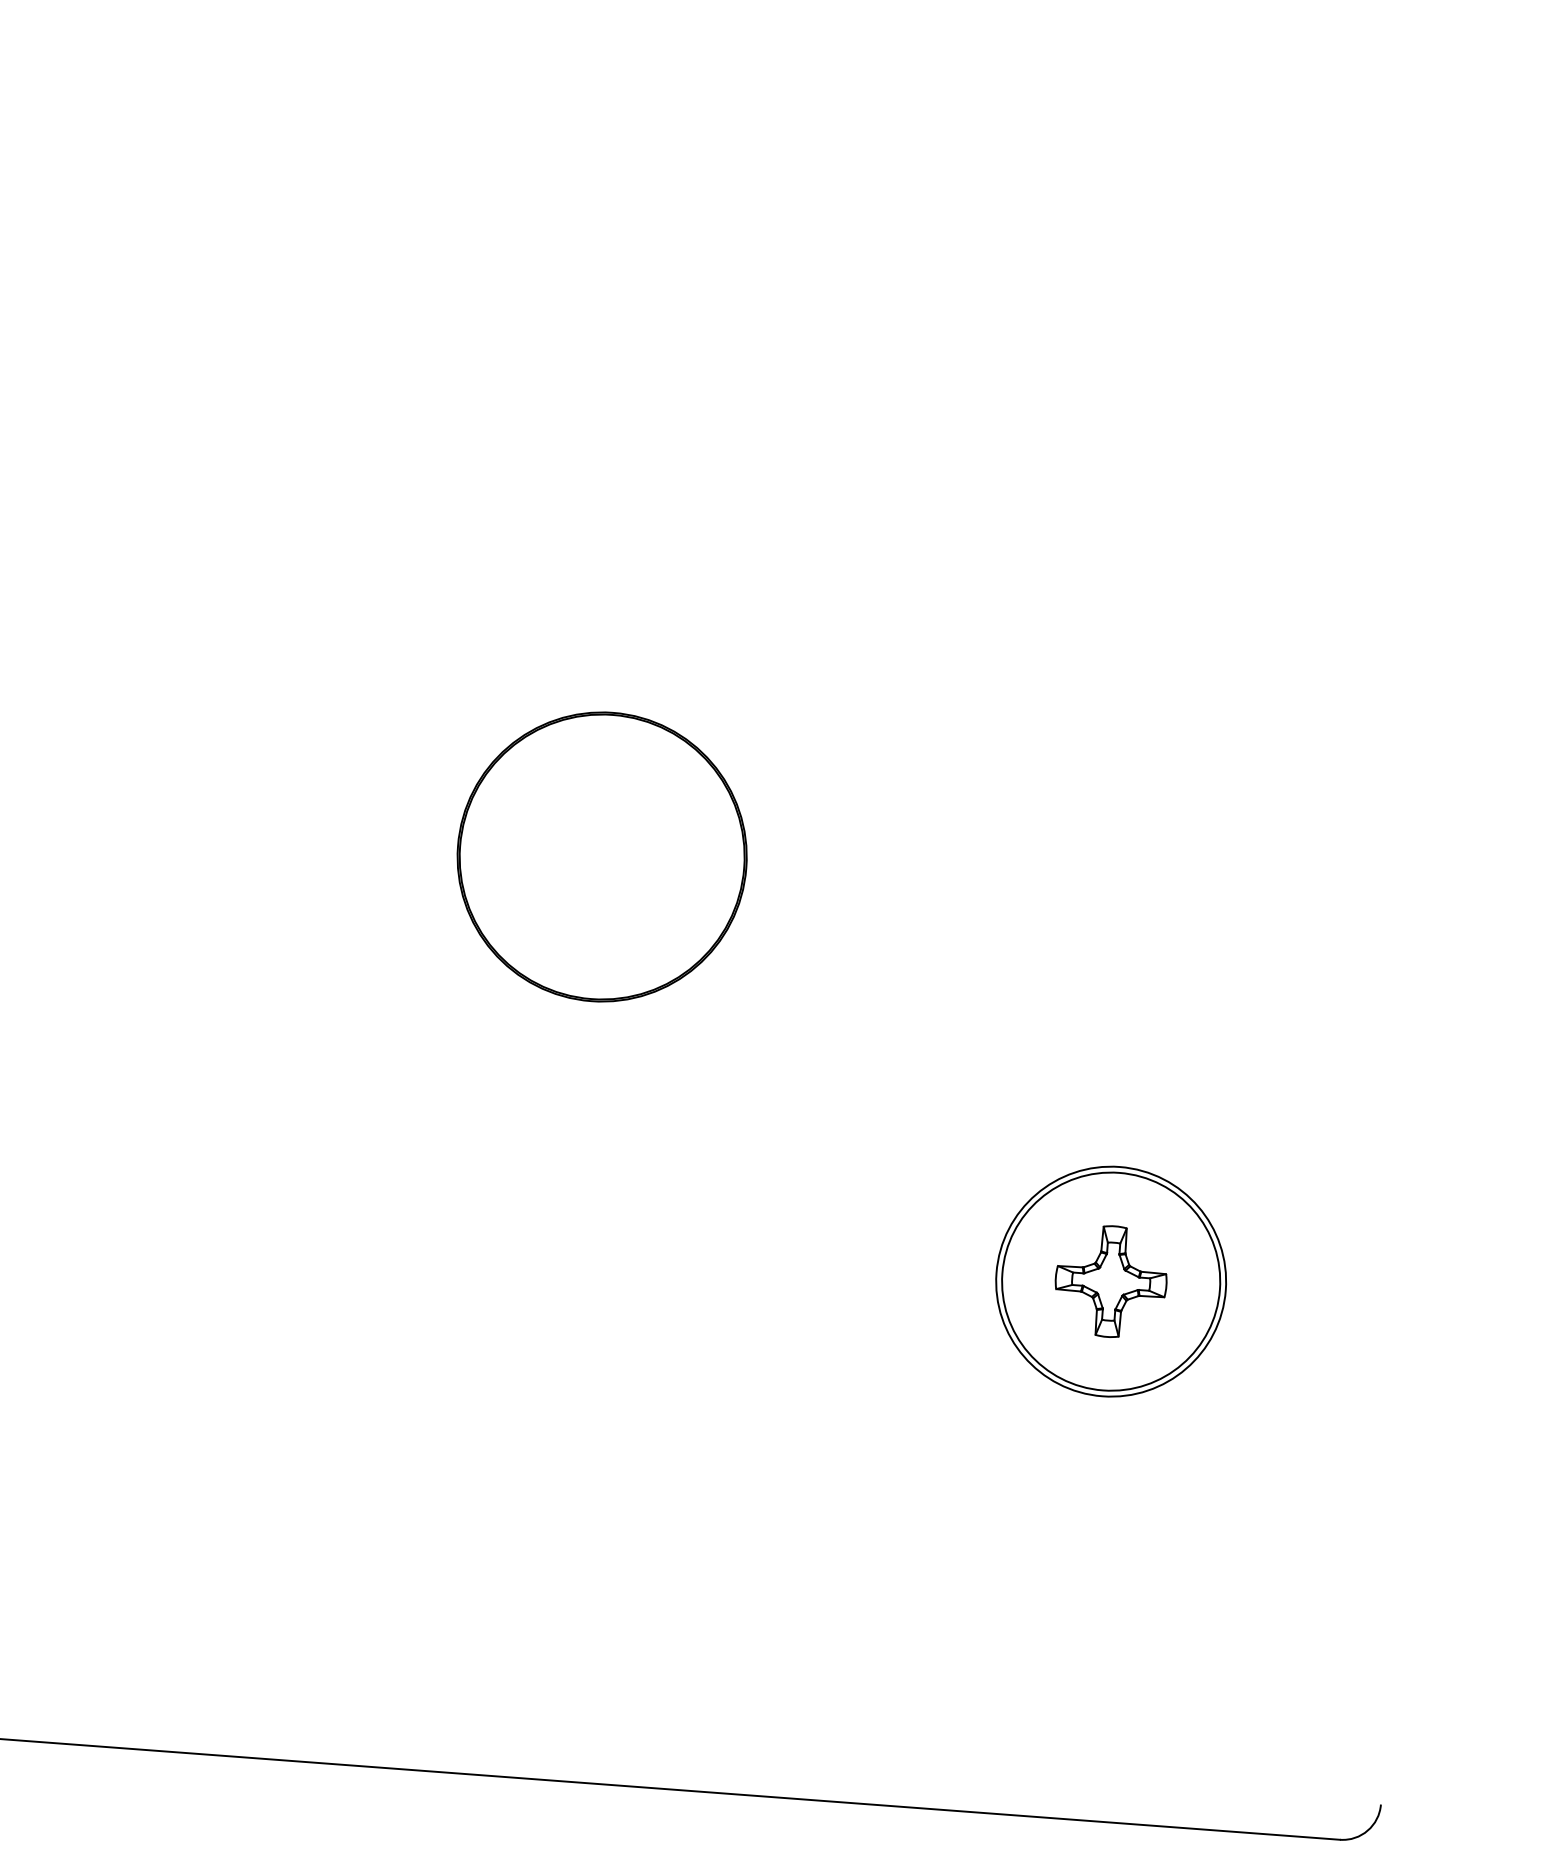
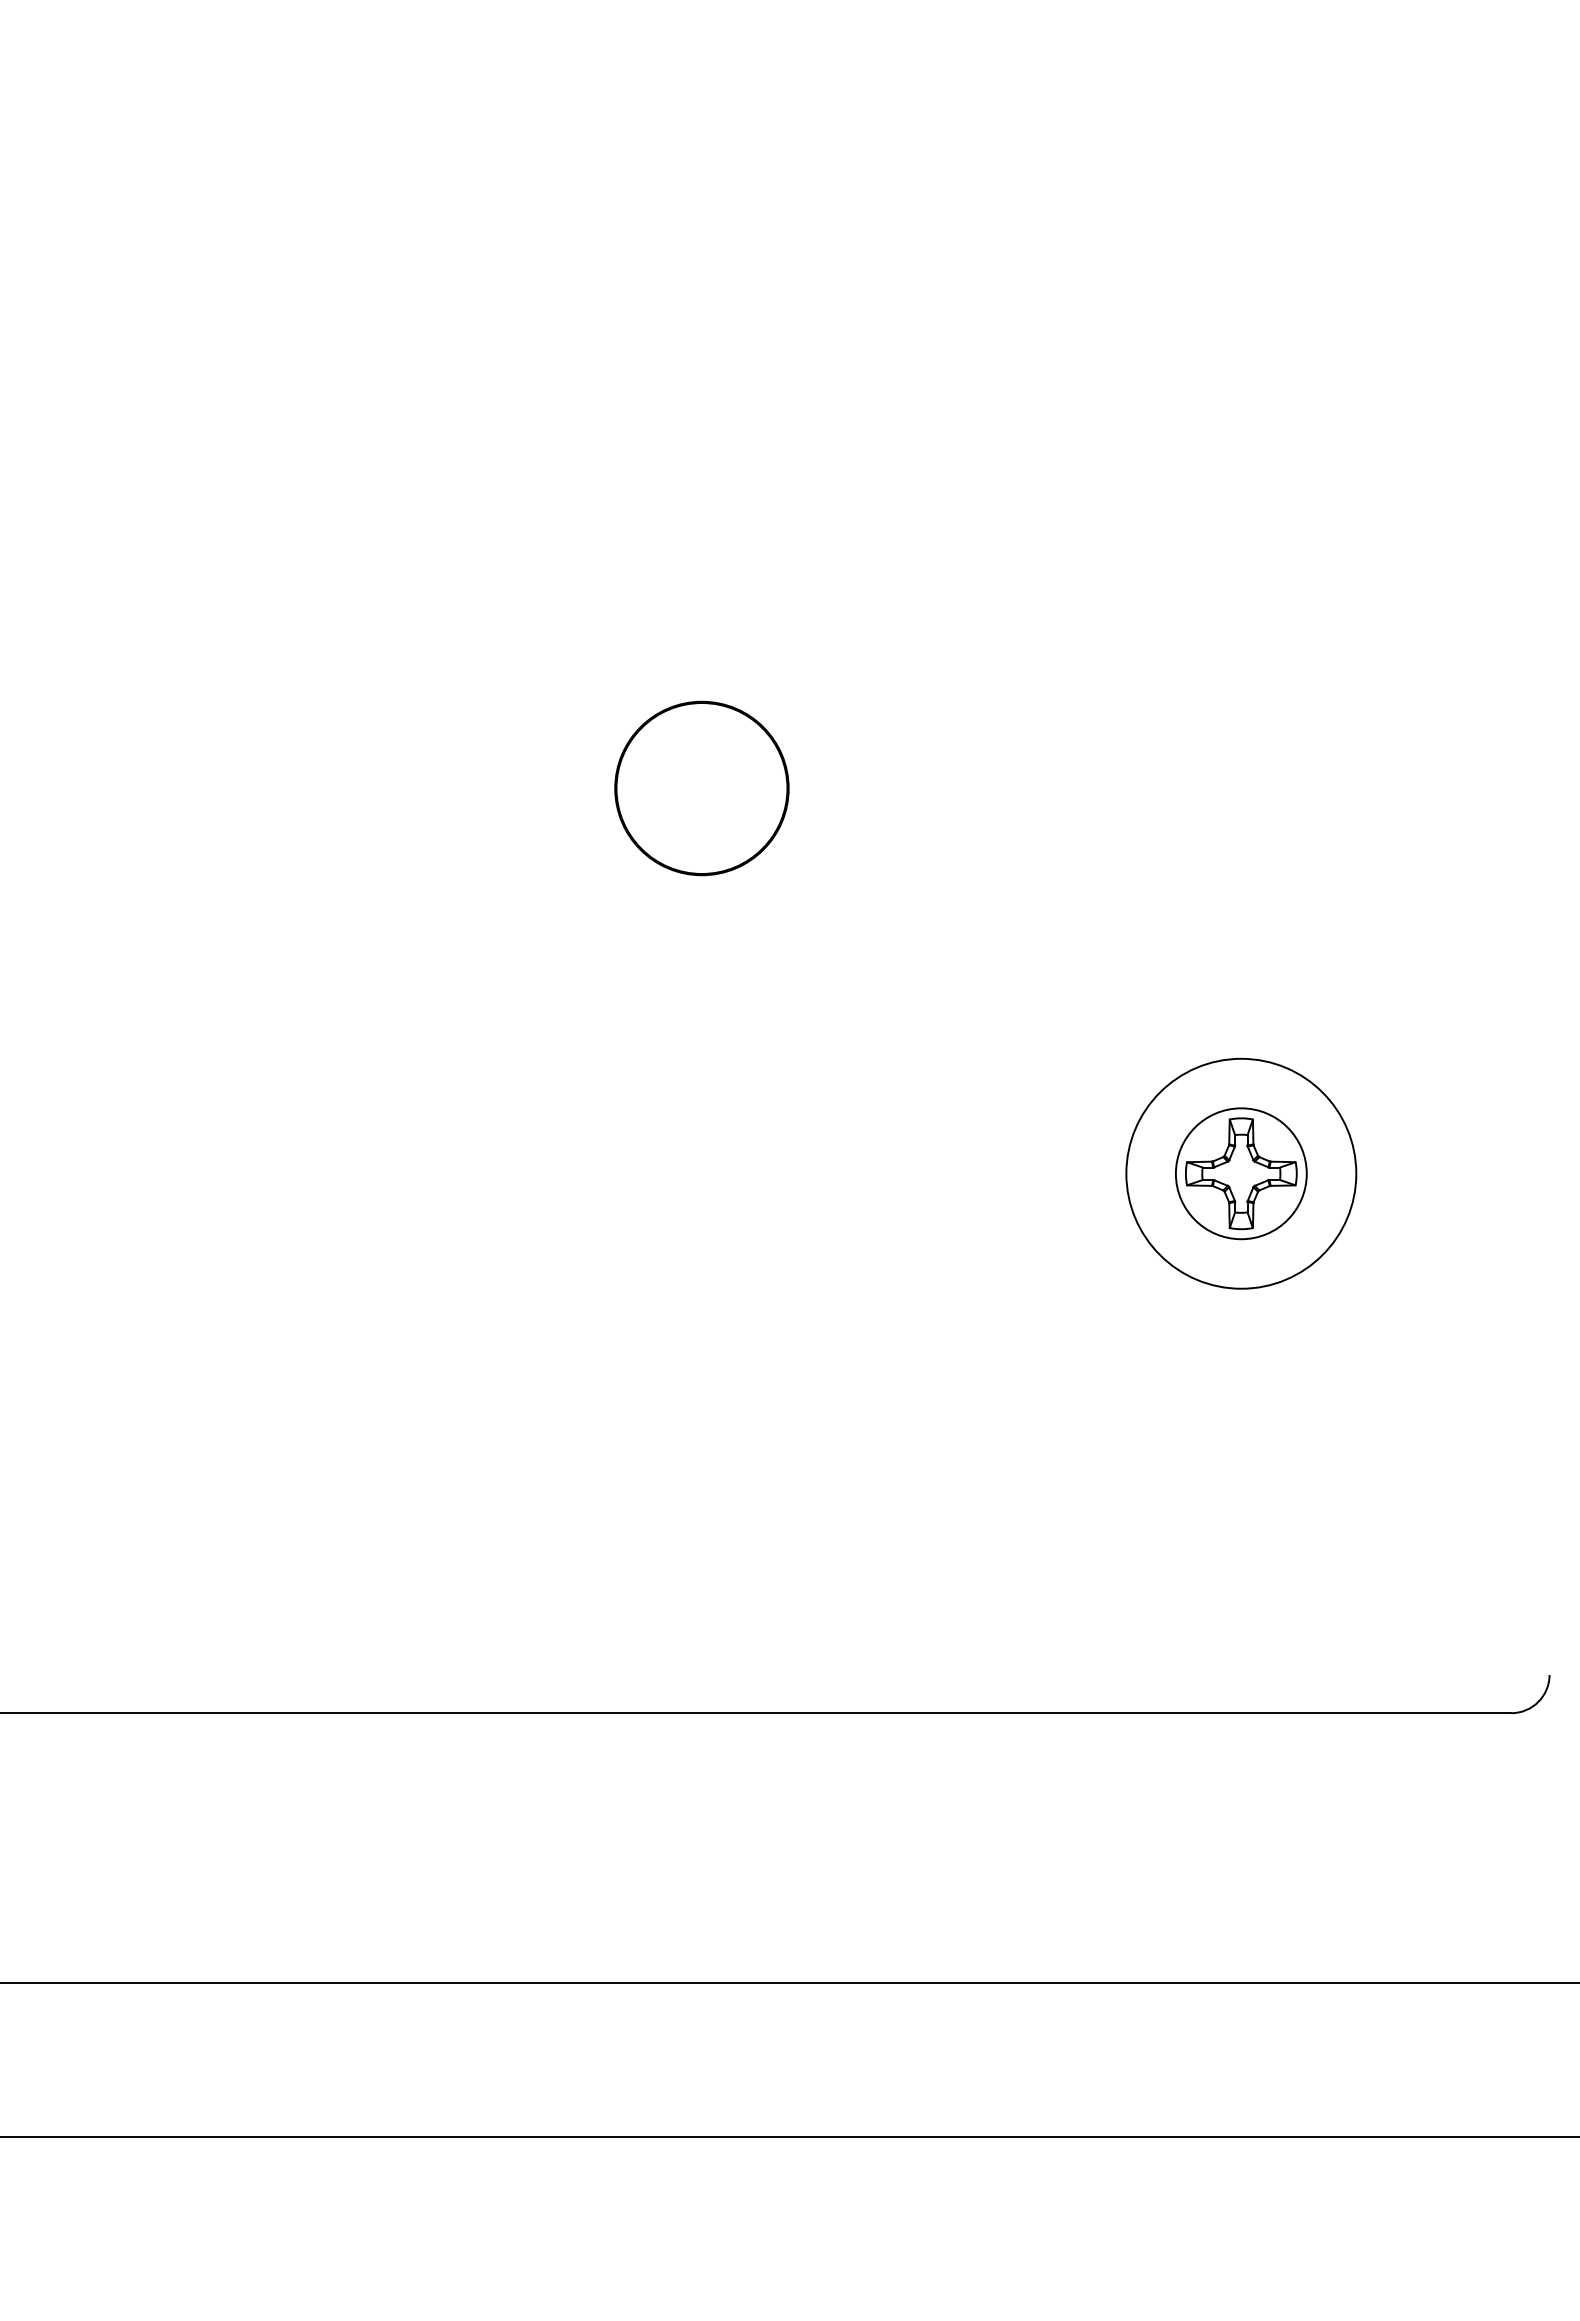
part: (601, 856) -> (701, 788), size x0.6
circle: (1111, 1281) -> (1241, 1173), size x0.6

